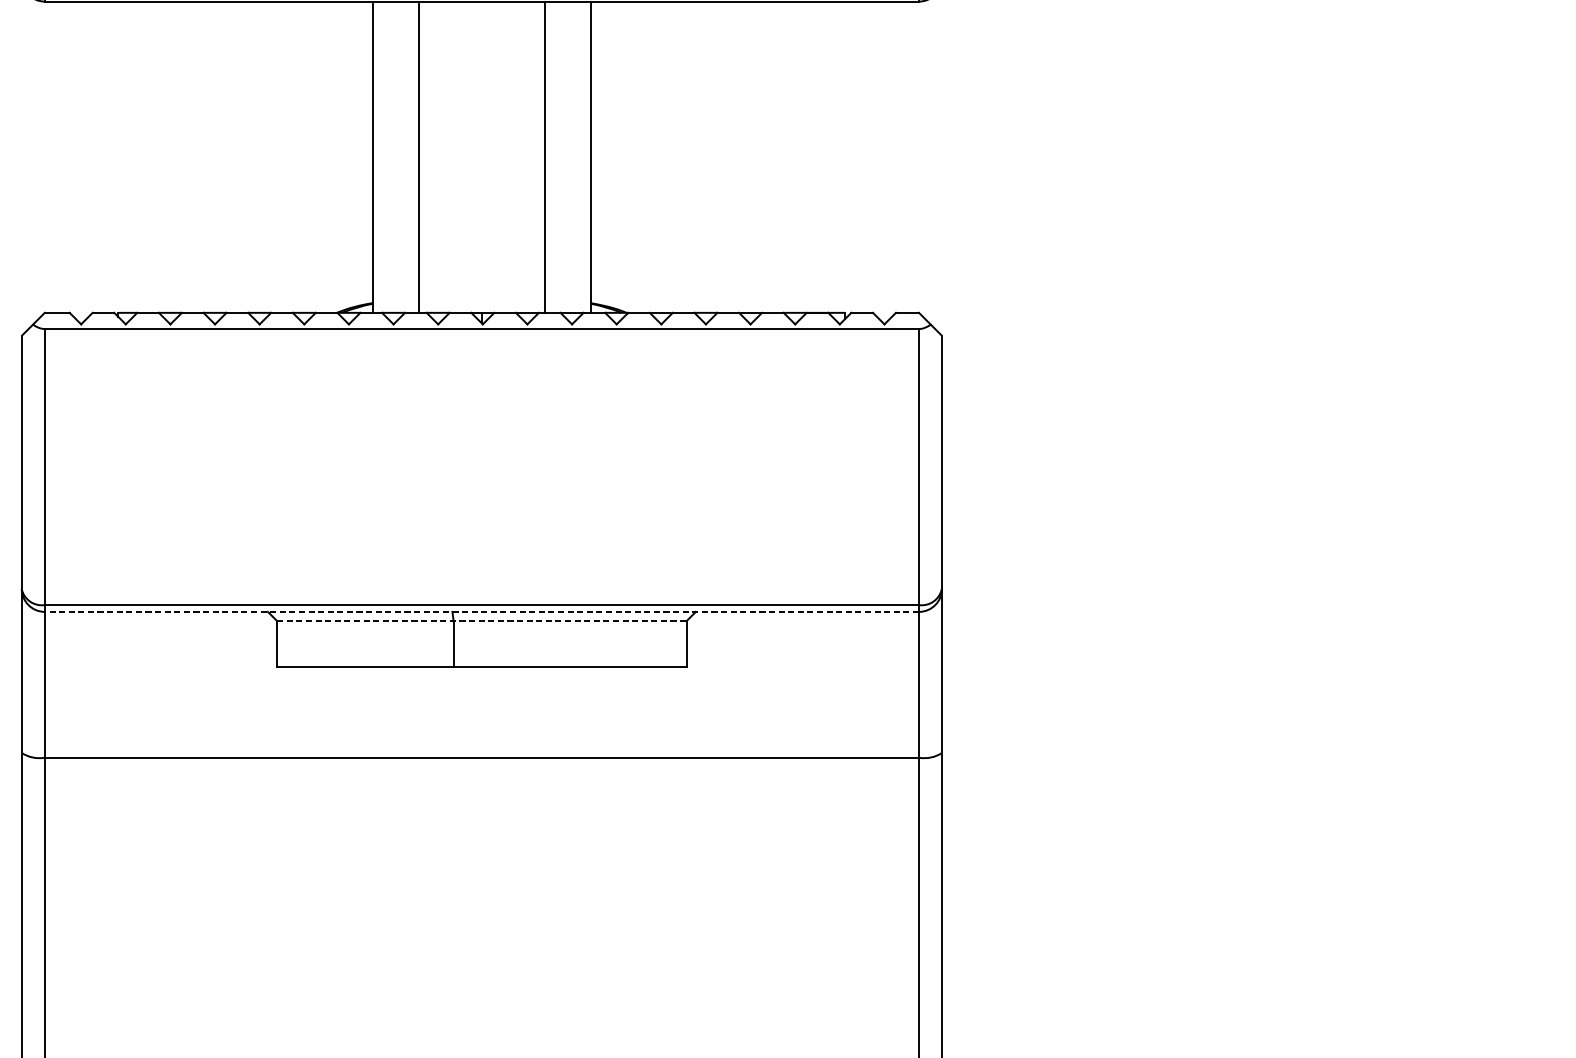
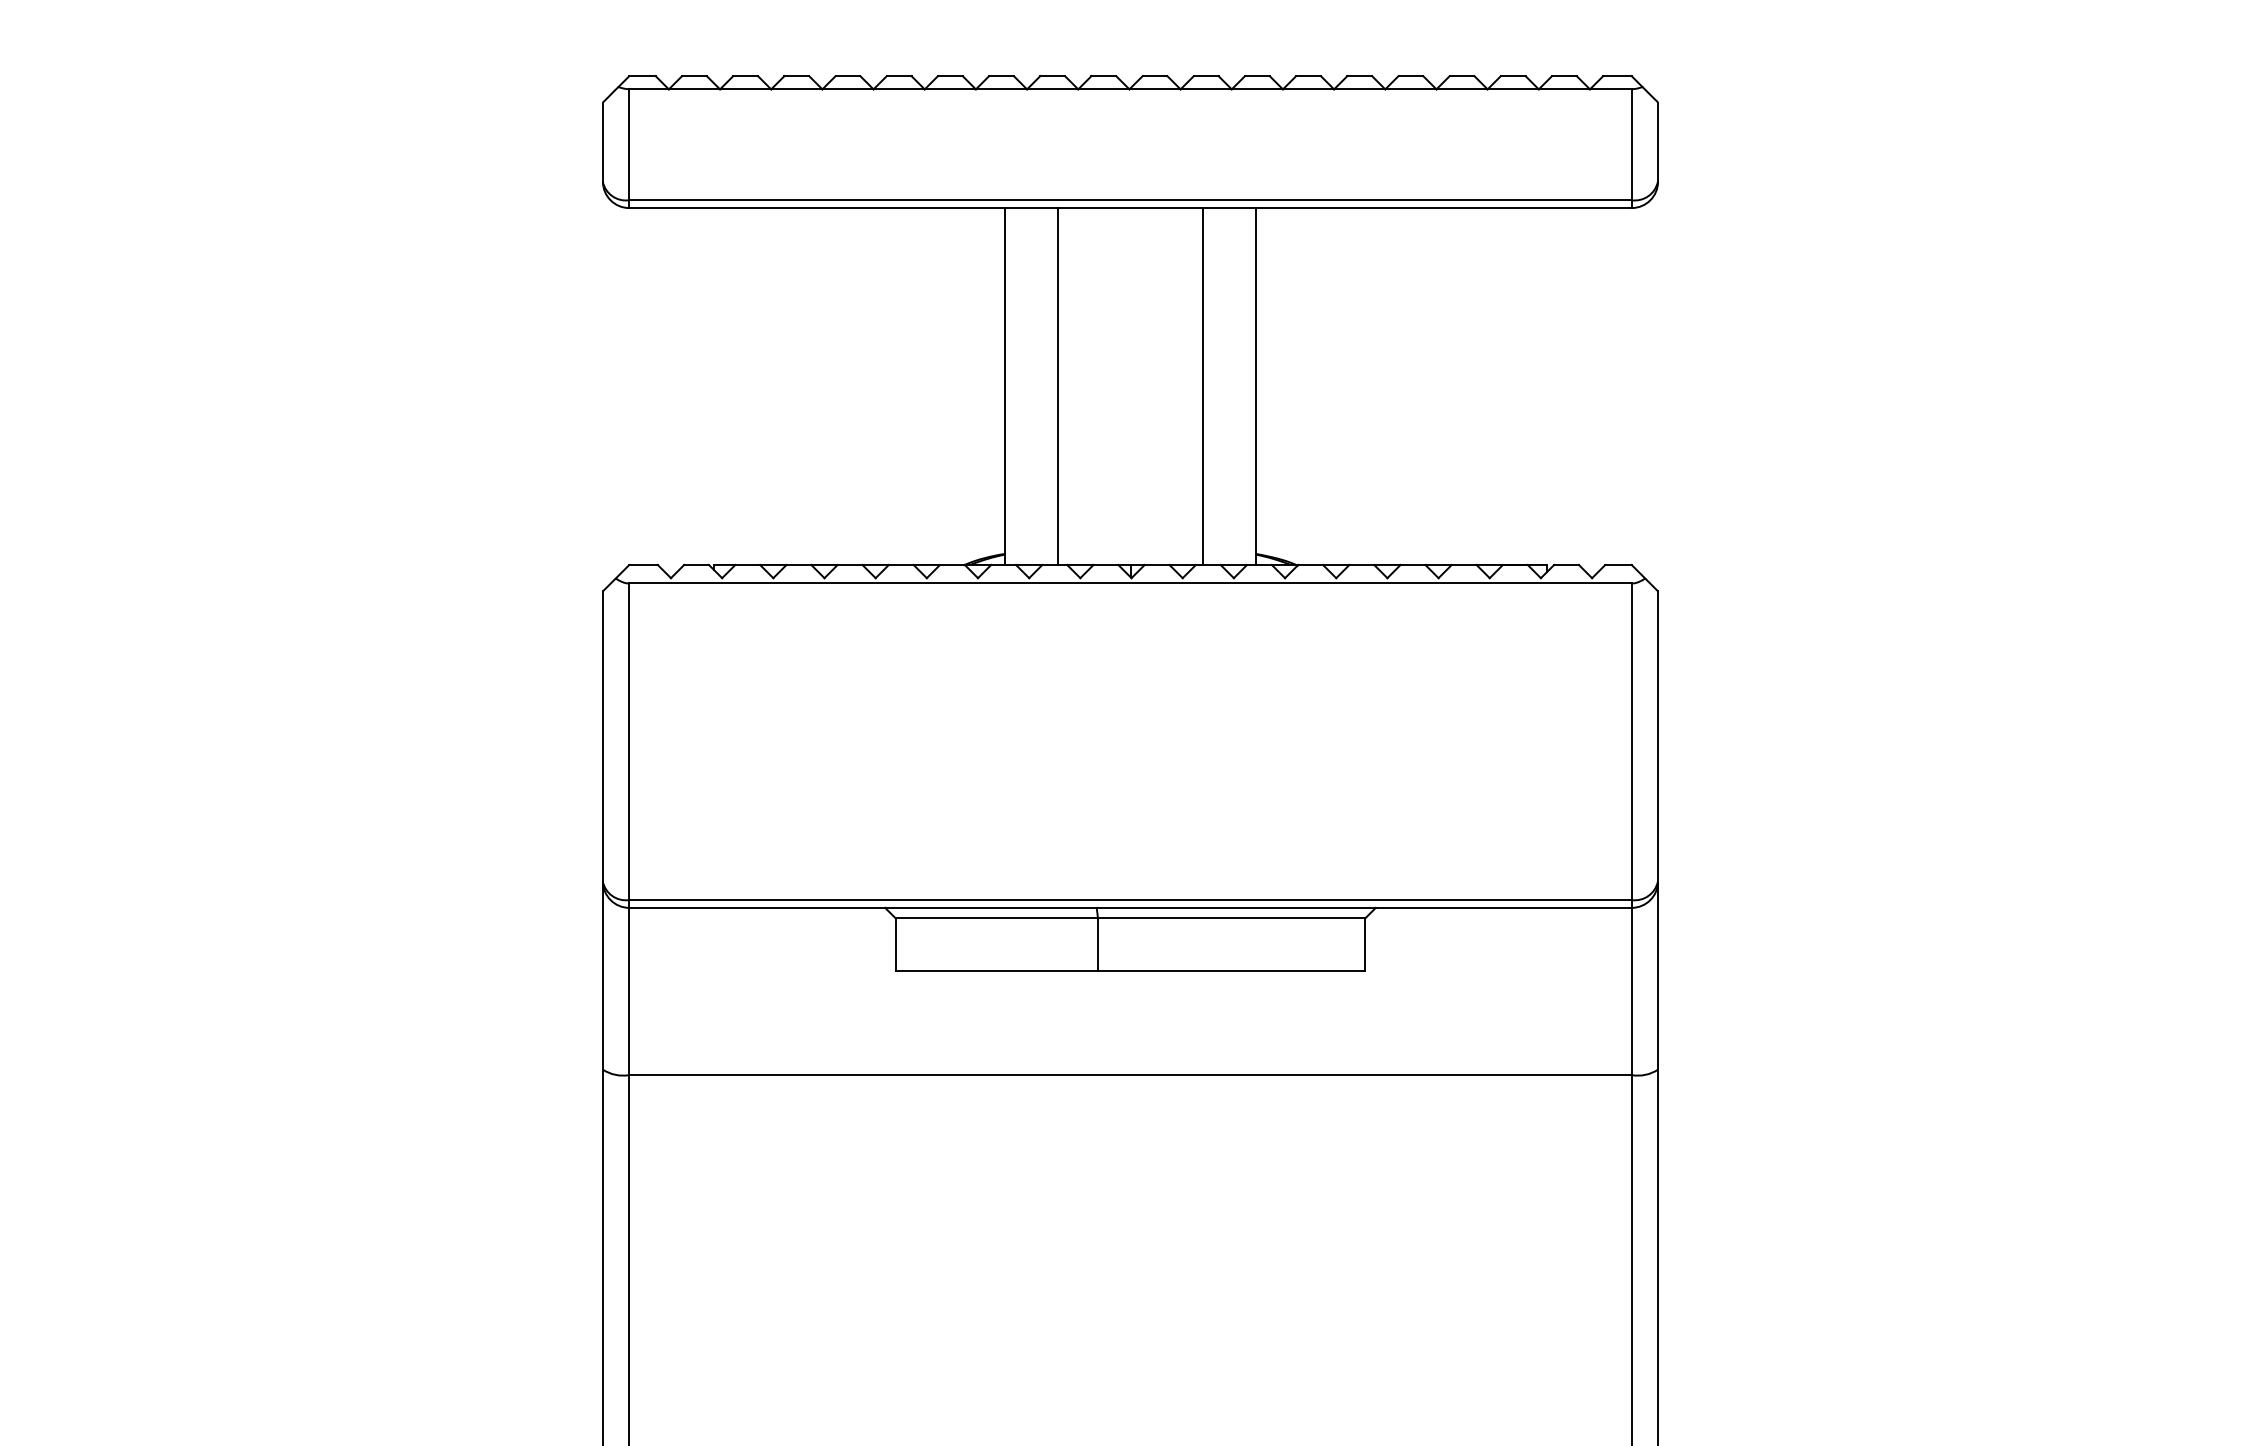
line: (481, 611) -> (1130, 907), dashed -> solid
line: (481, 621) -> (1130, 918), dashed -> solid

